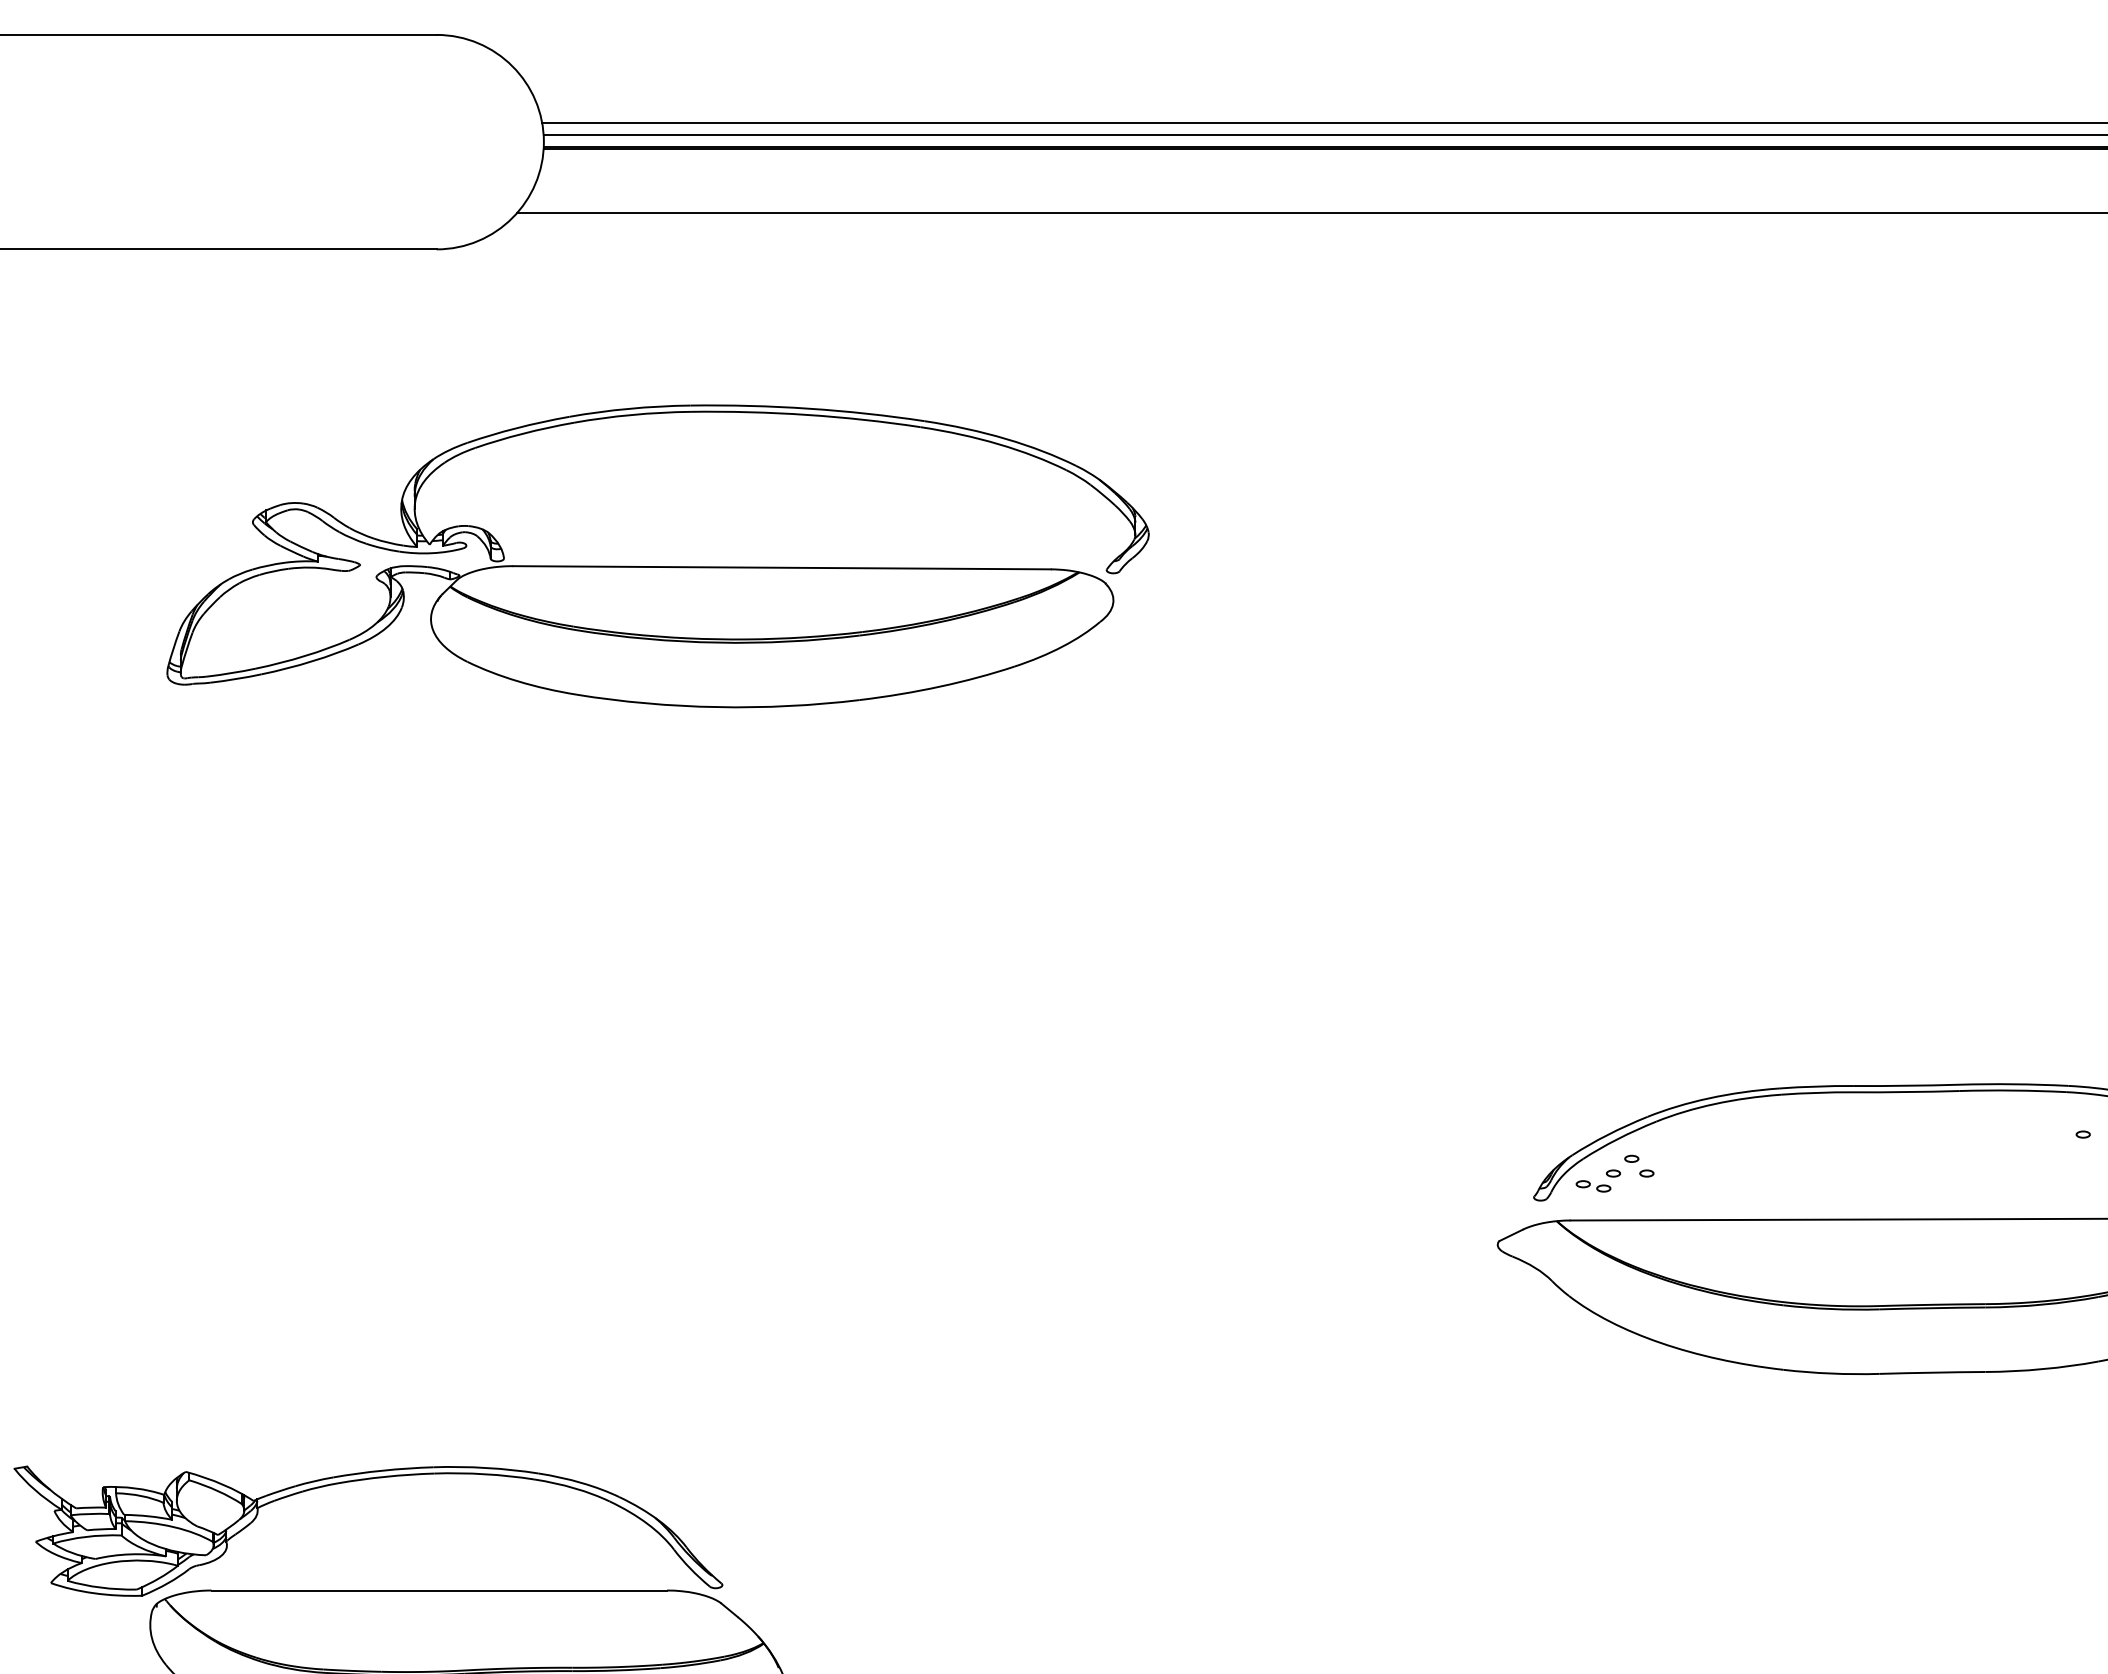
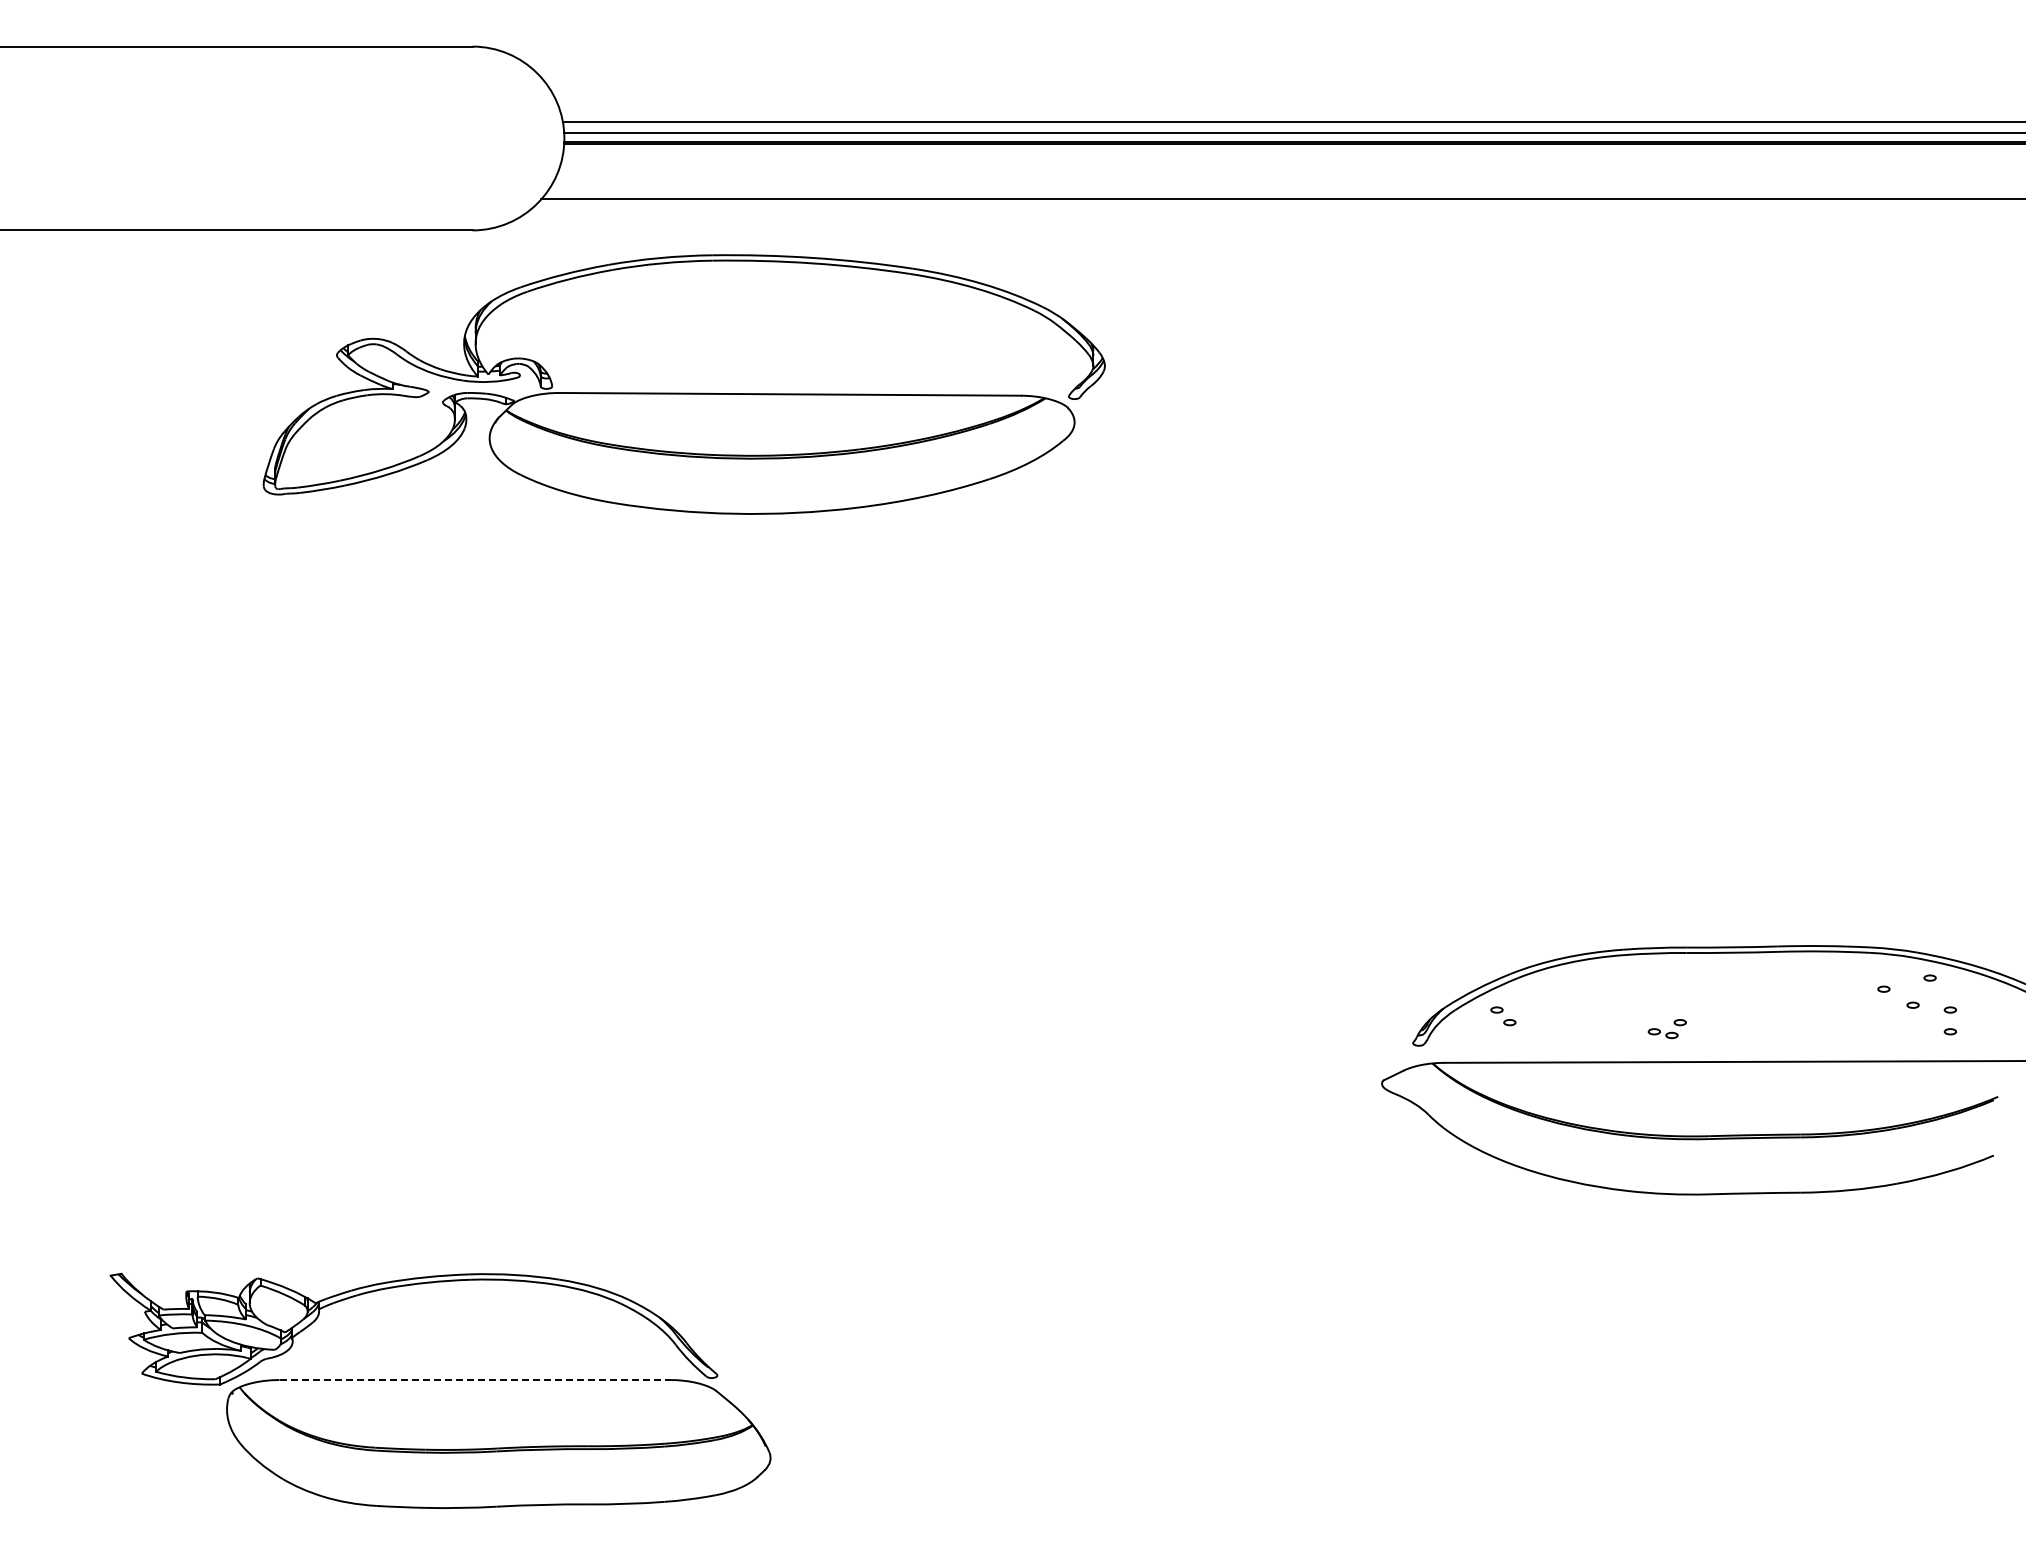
part: (657, 565) -> (683, 392), moved
part: (1597, 1181) -> (1666, 1029), moved
line: (440, 1591) -> (475, 1380), solid -> dashed

